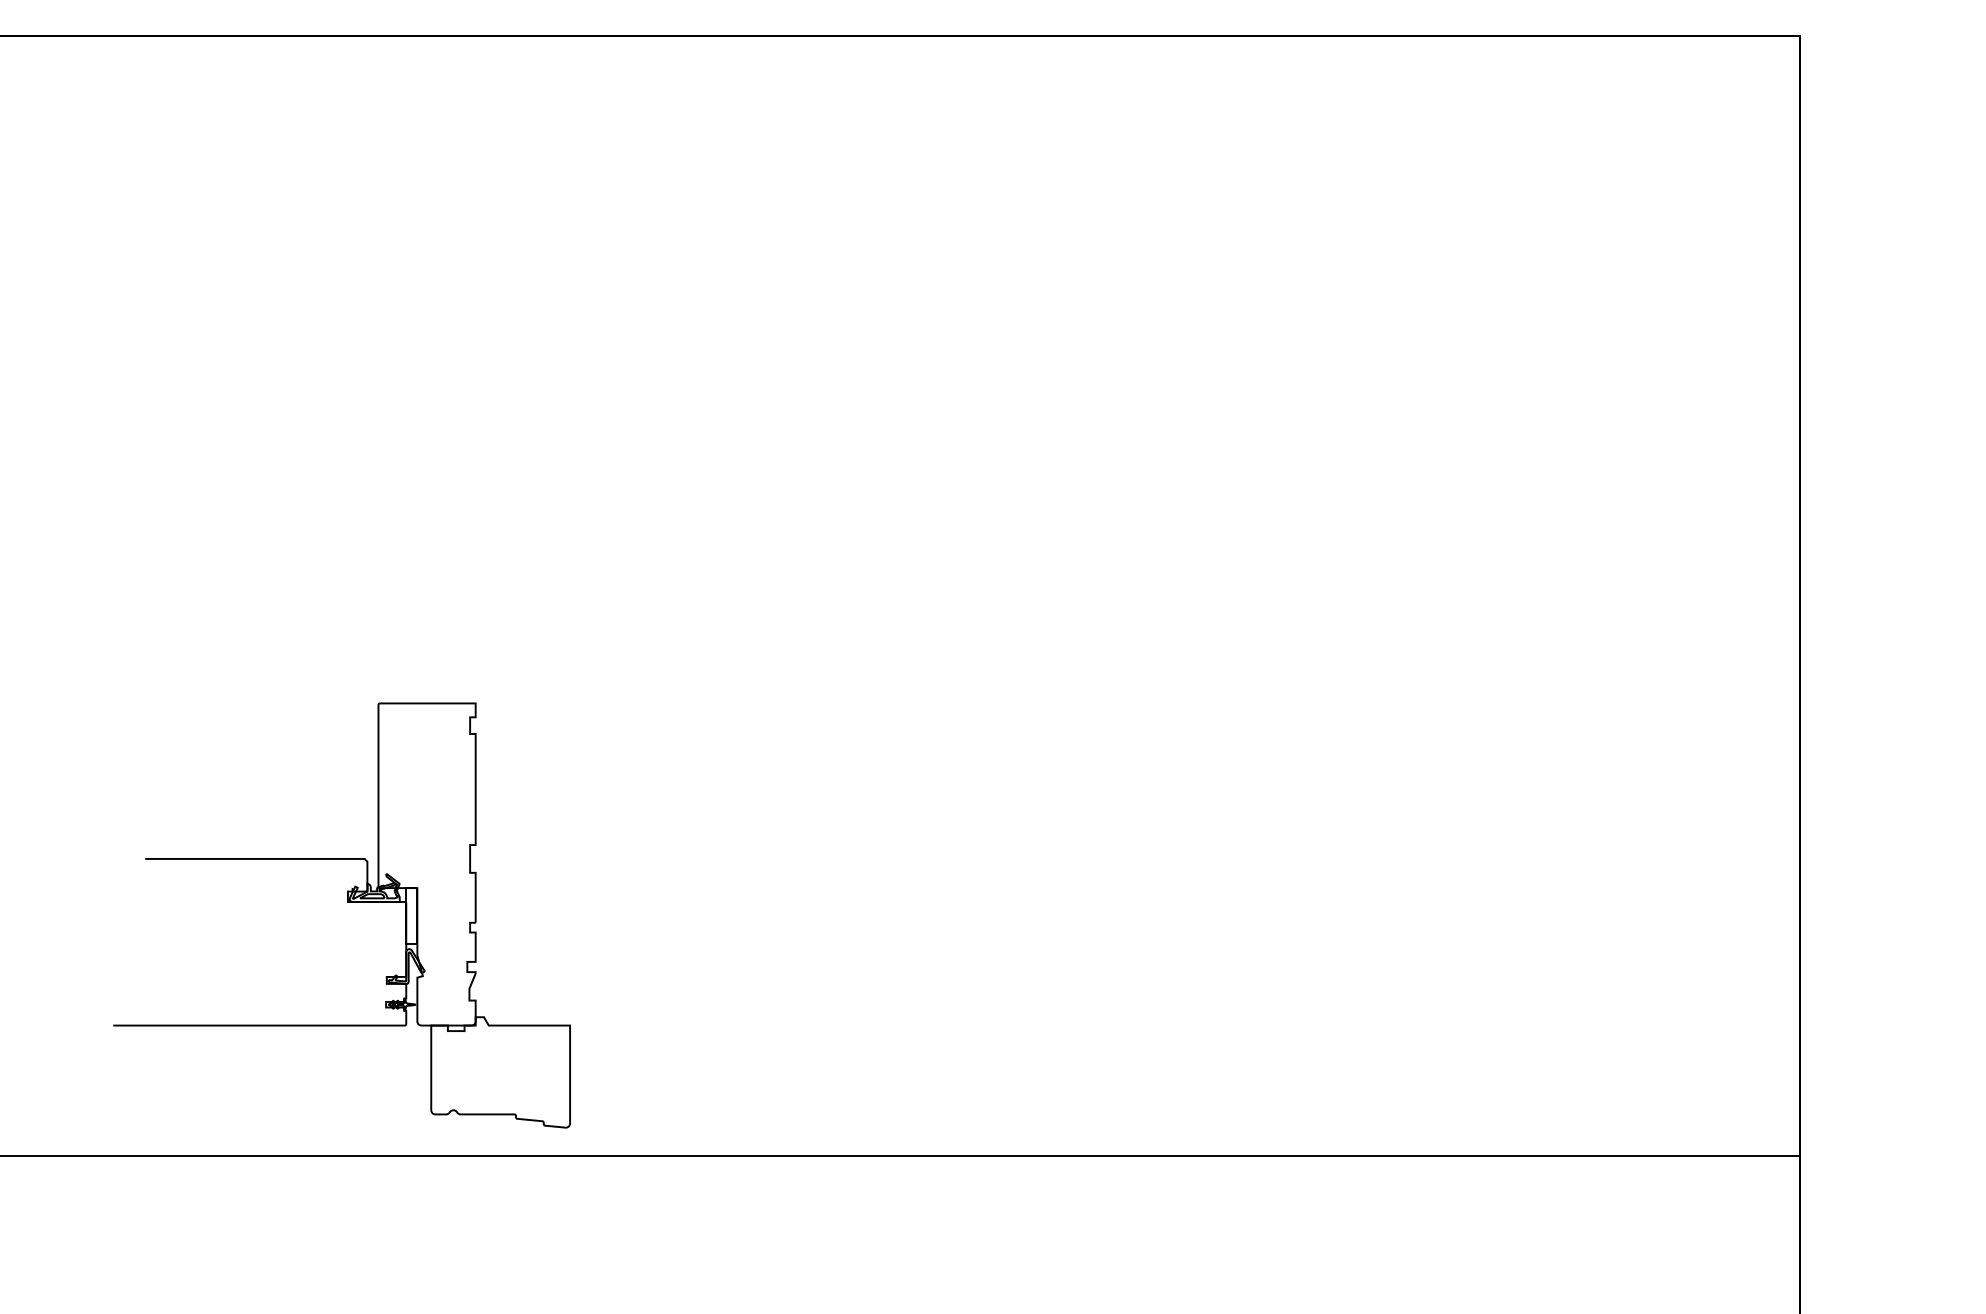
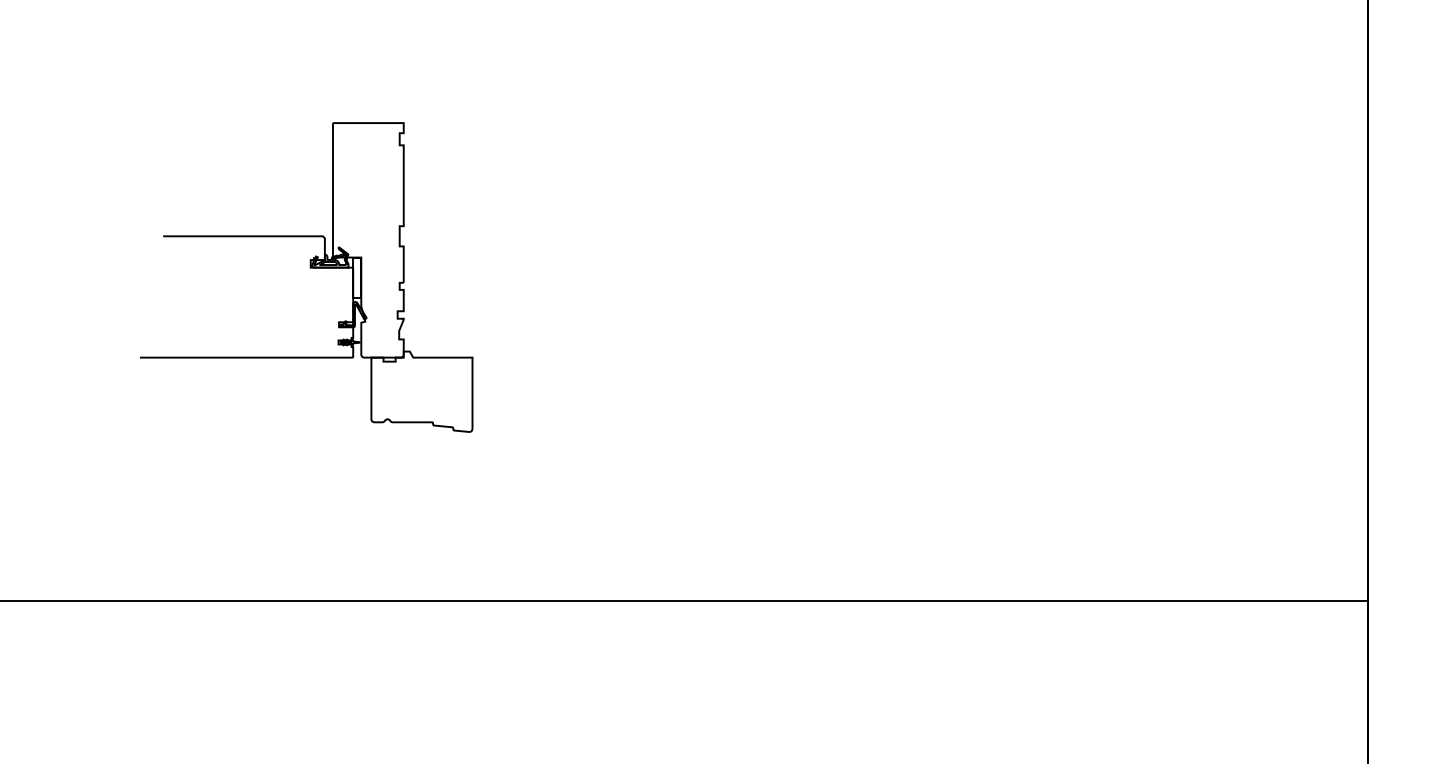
part: (347, 902) -> (310, 268), moved

